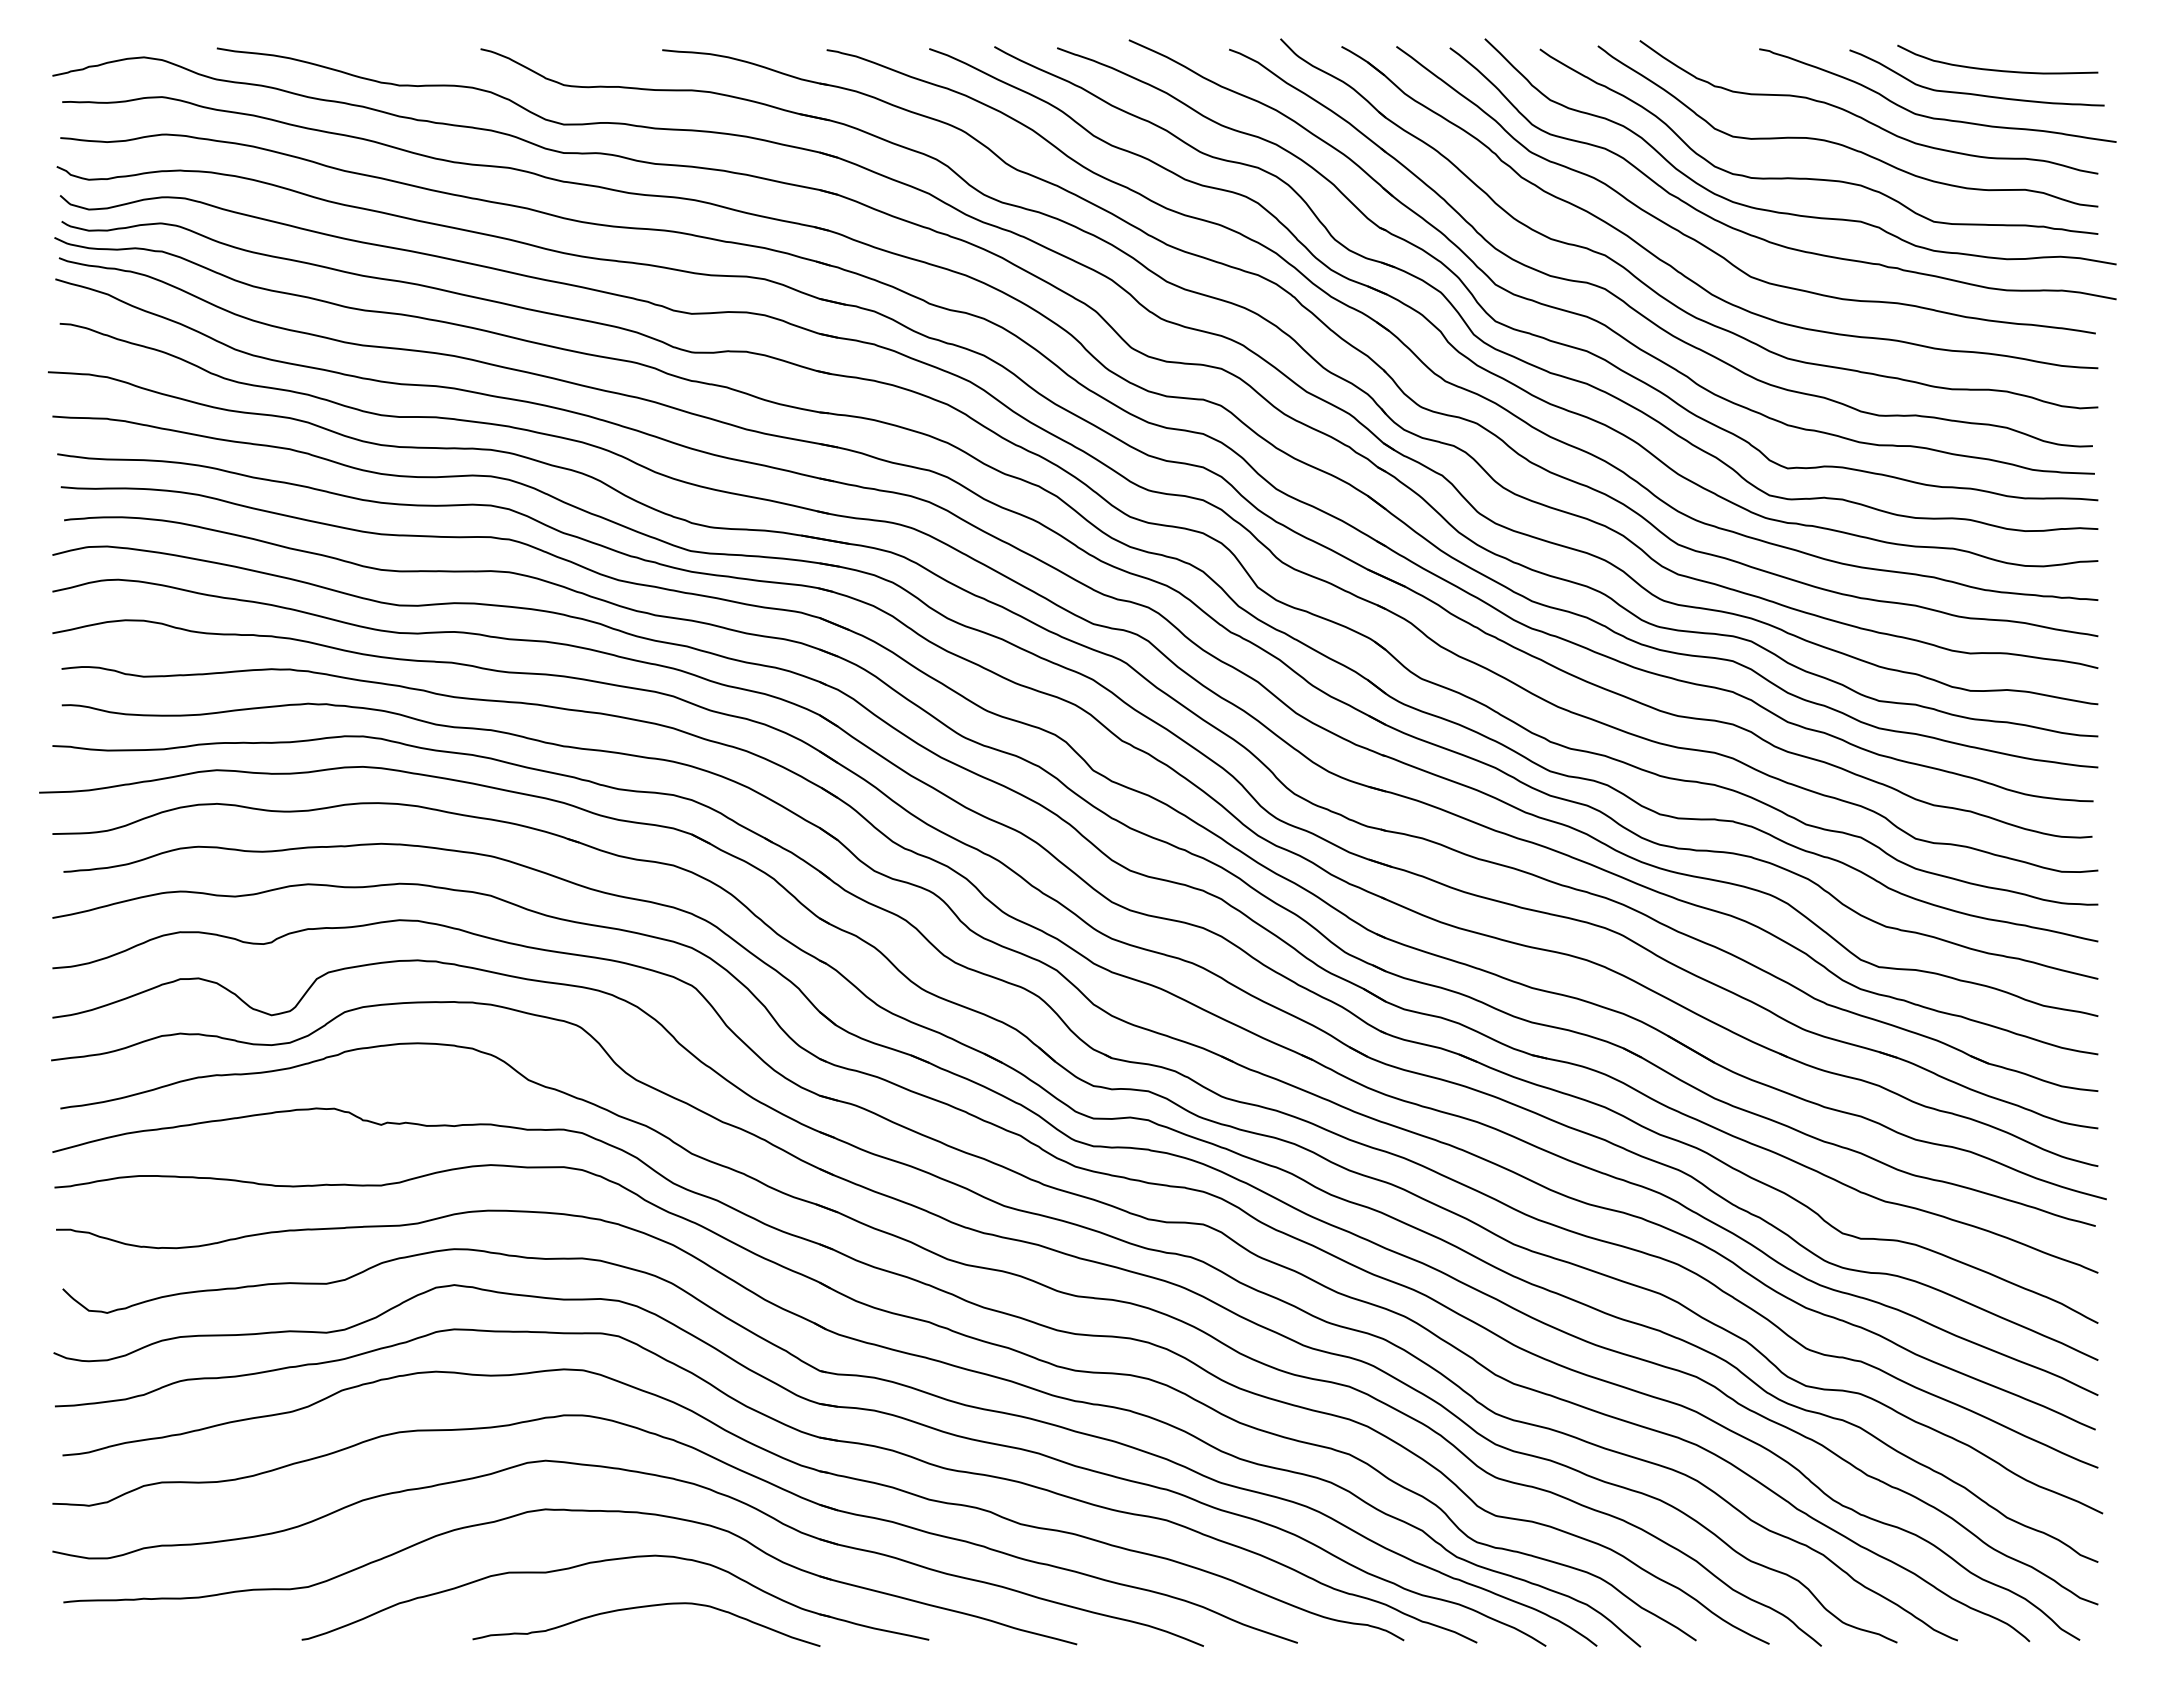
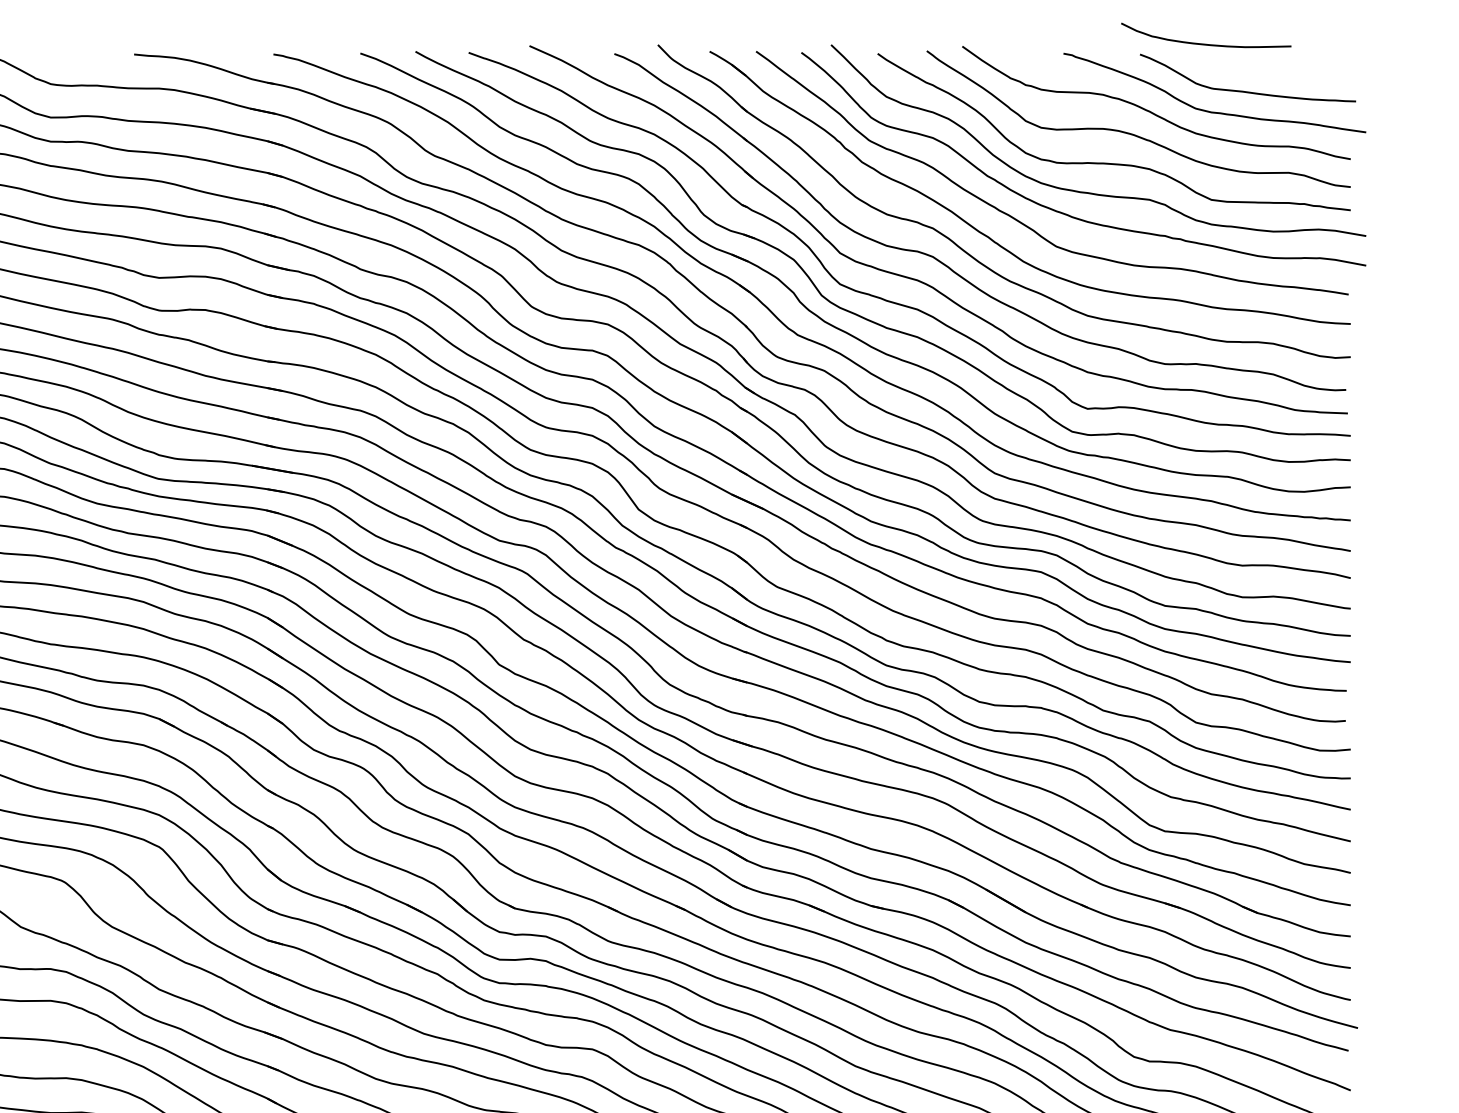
curve: (1997, 69) -> (1206, 43), moved

